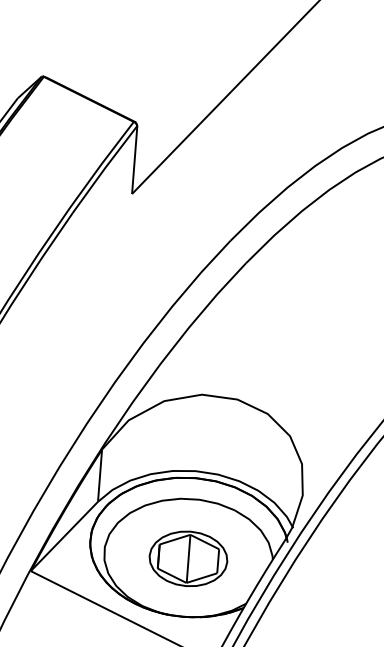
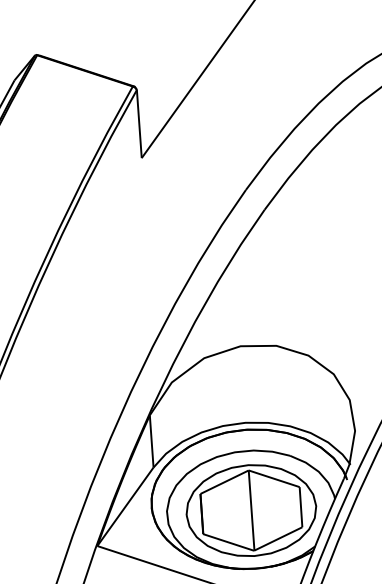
part: (188, 558) -> (251, 510), size x1.67

